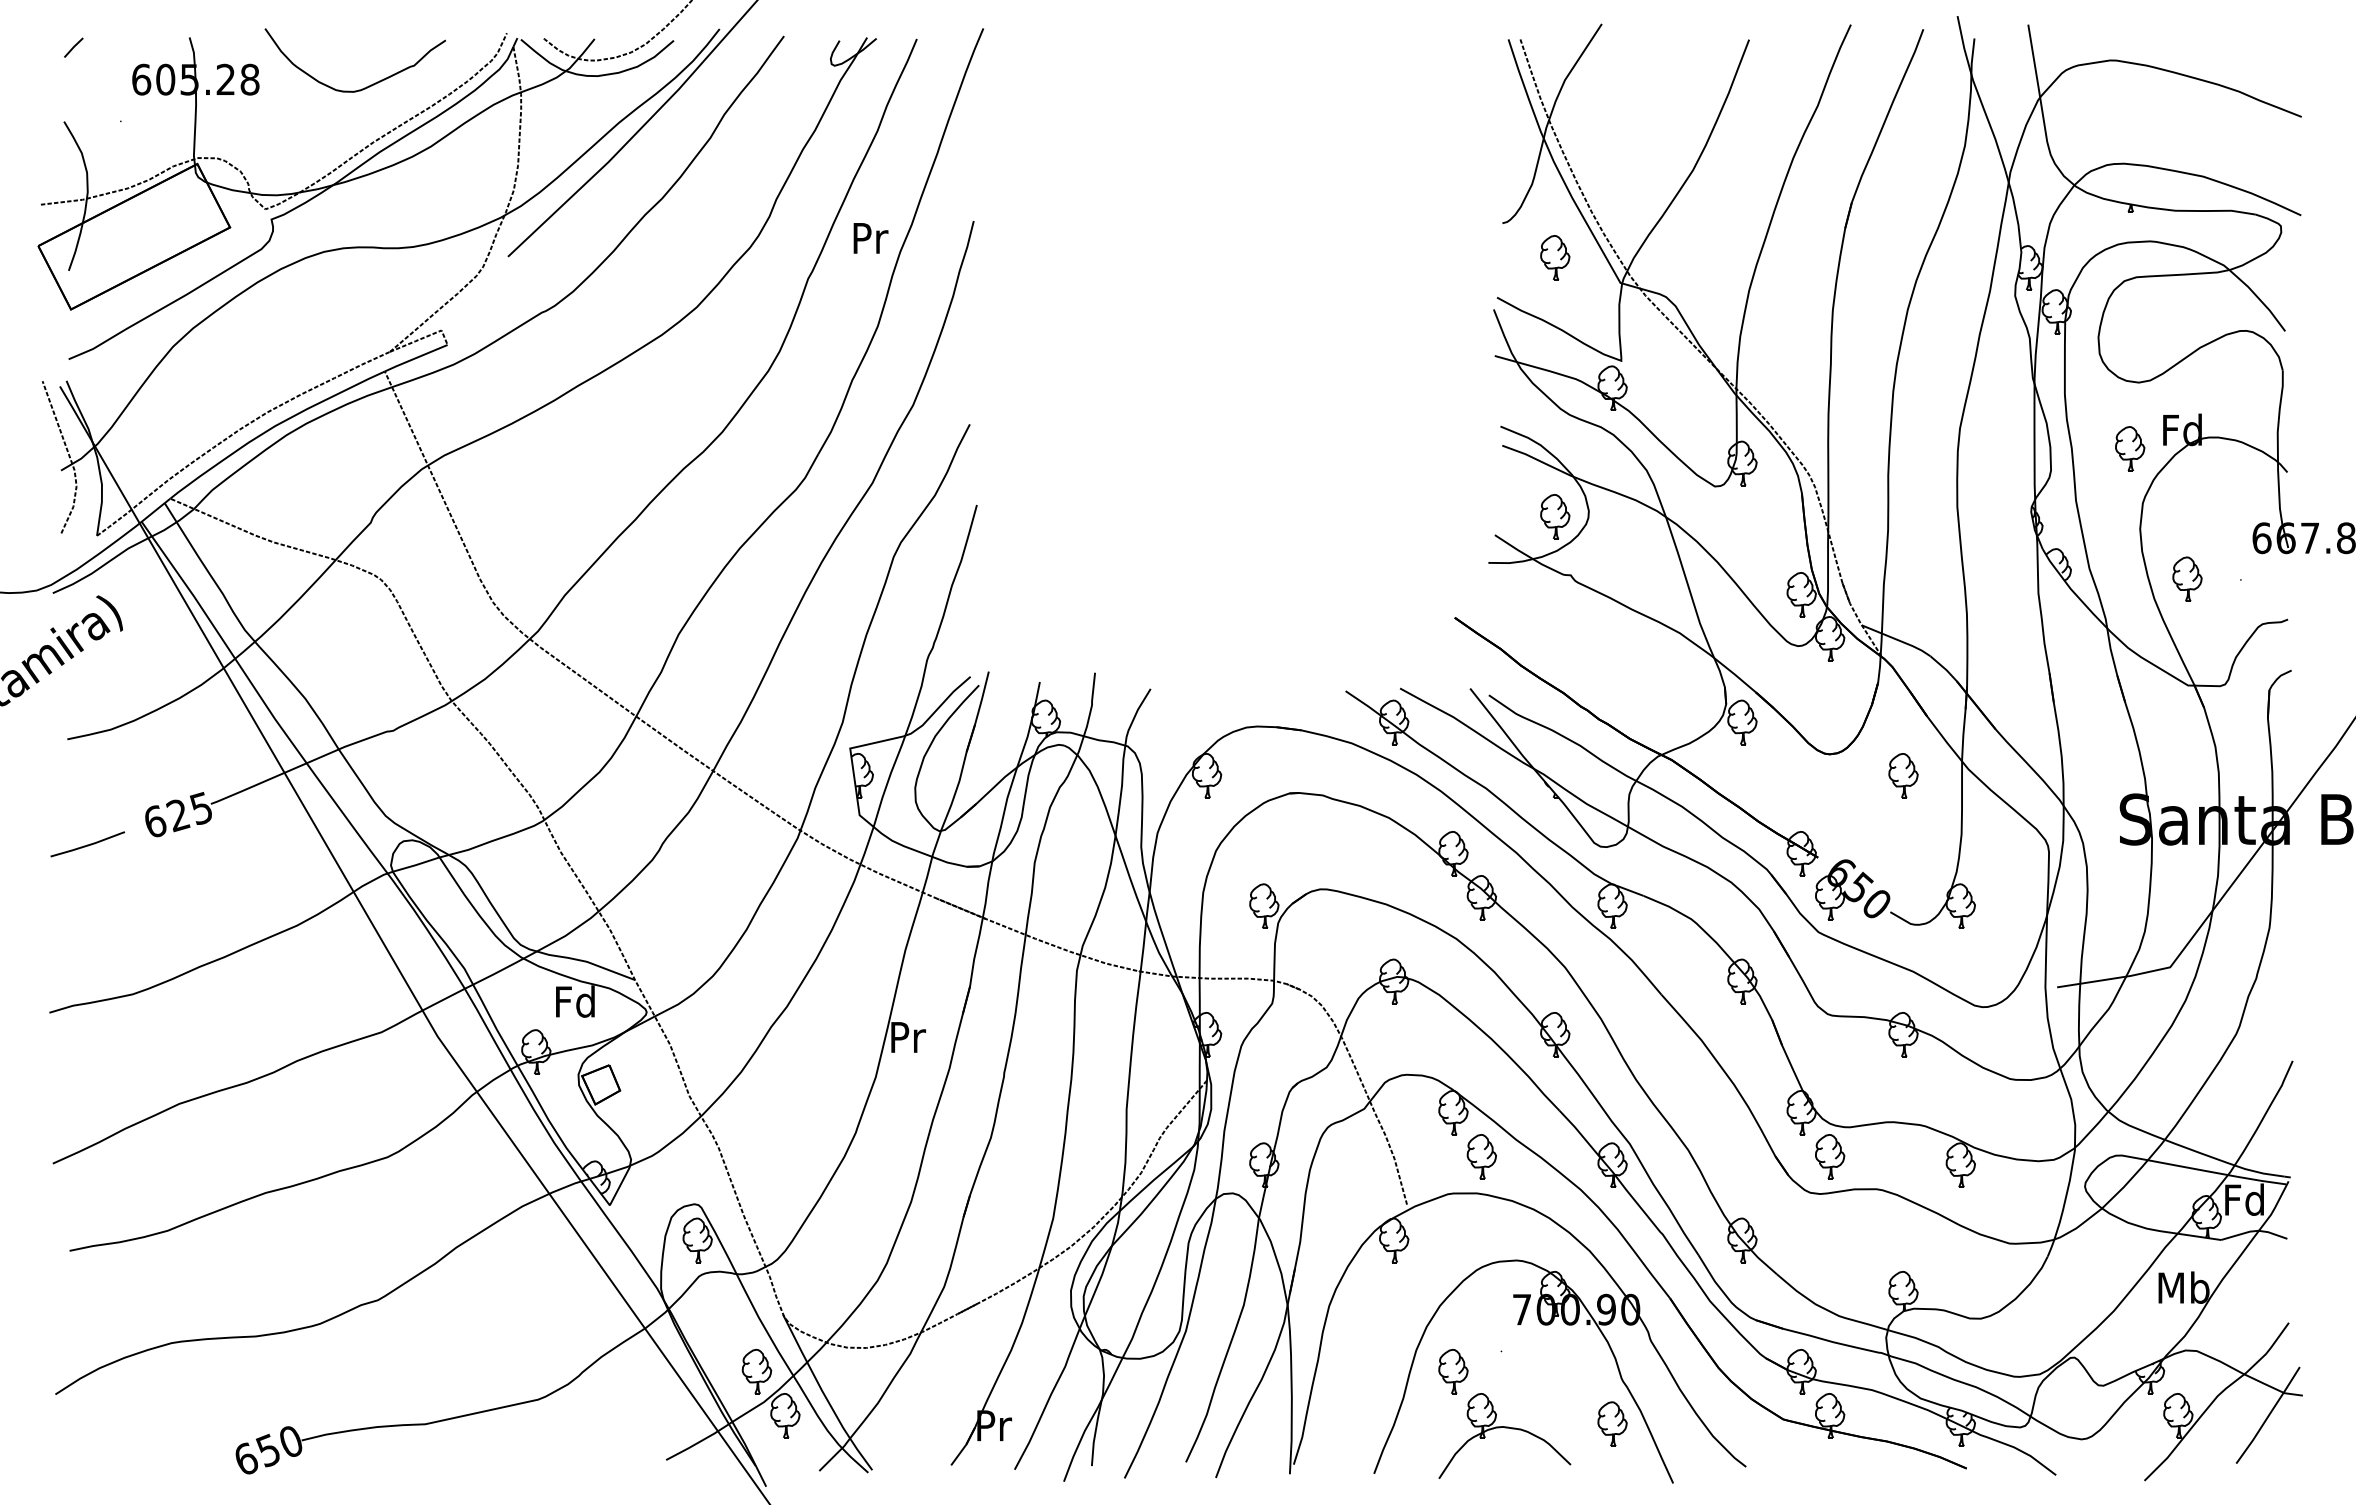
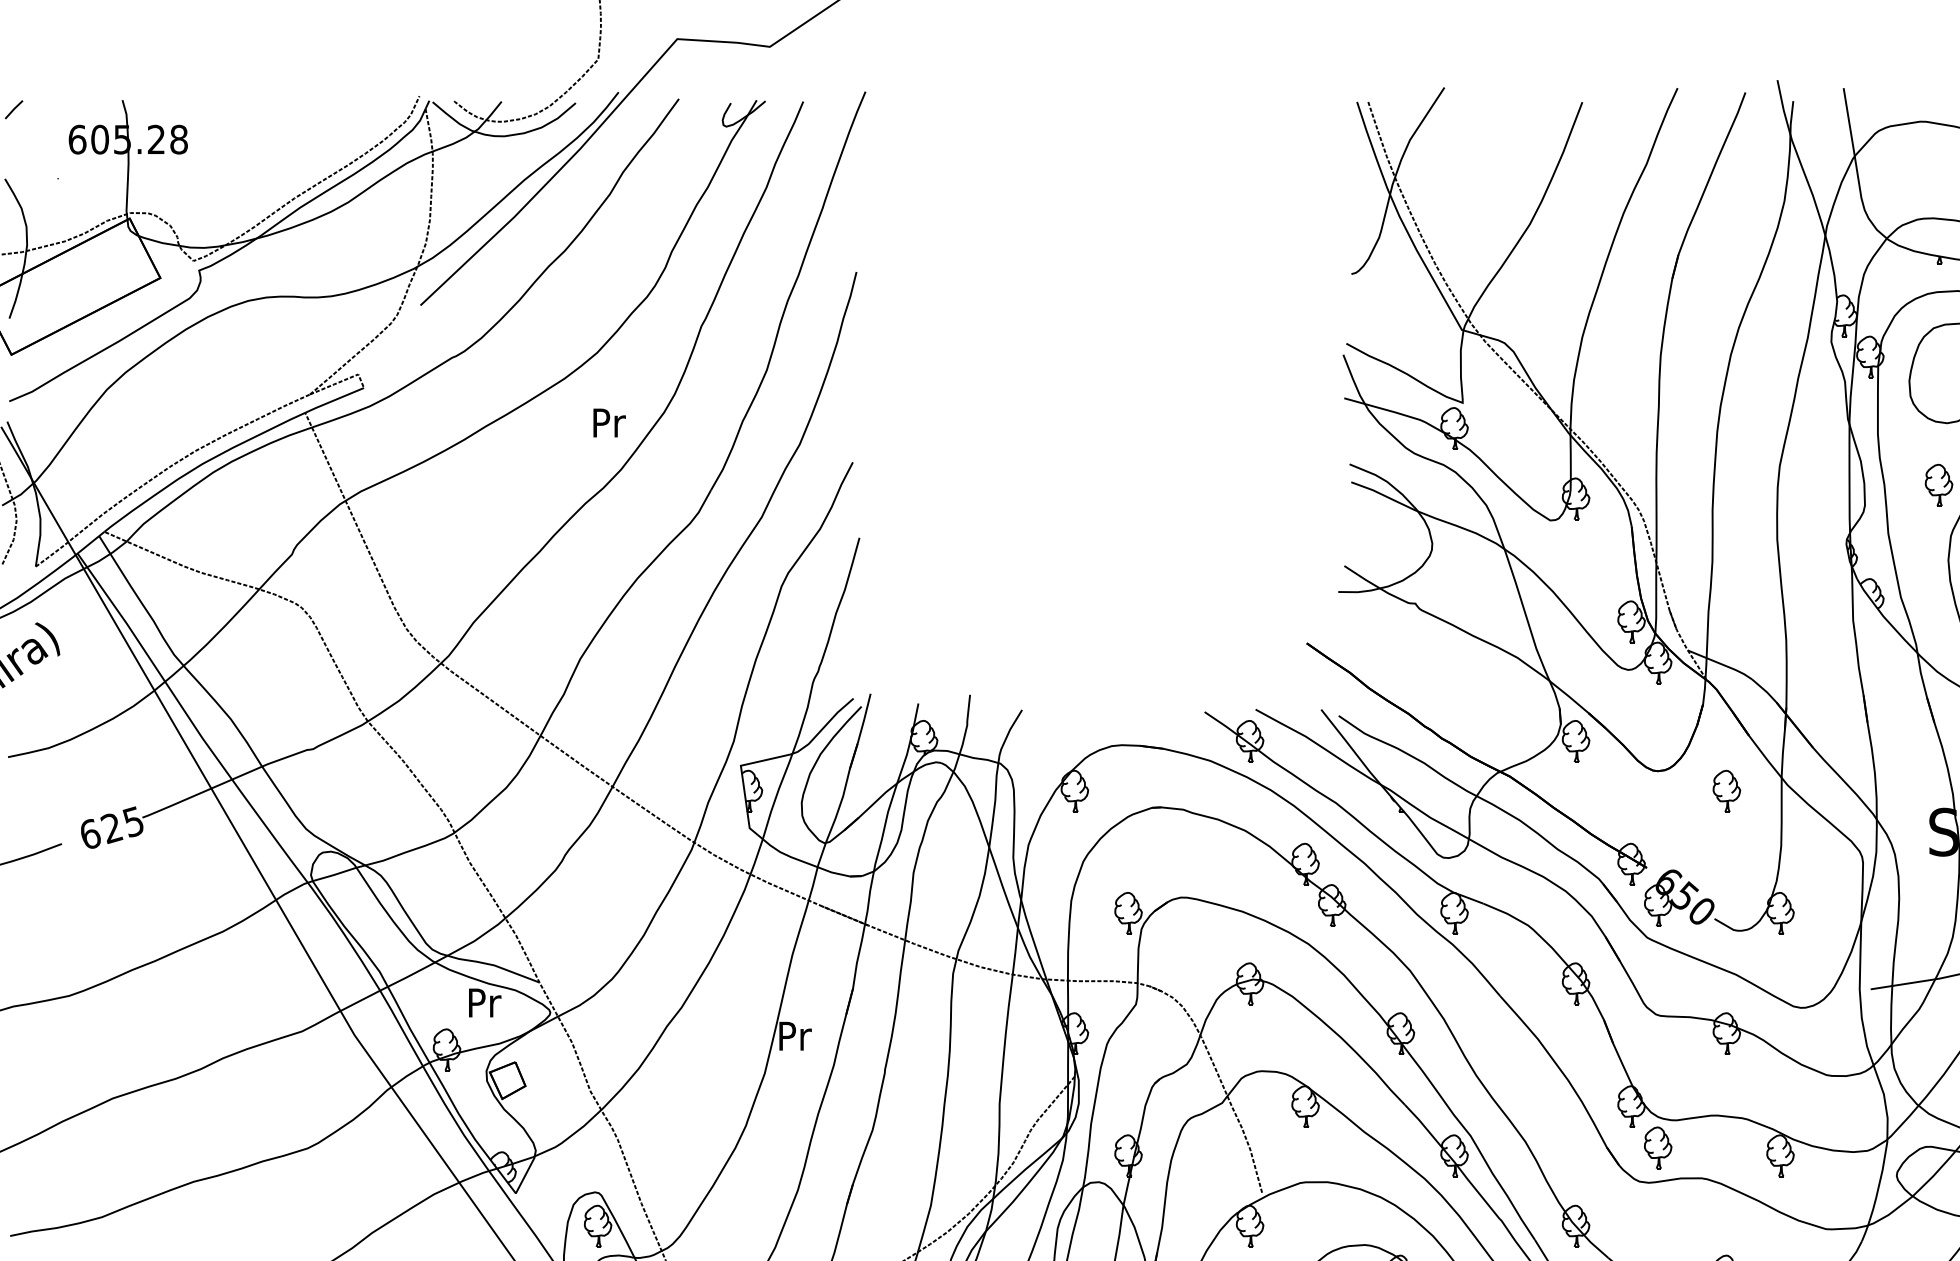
curve: (366, 86) -> (288, 146), removed
text: (870, 238) -> (609, 423), moved
part: (1555, 257) -> (1401, 306), removed
part: (1555, 516) -> (1401, 548), removed
text: (575, 1001) -> (483, 1002), Fd -> Pr
part: (1481, 1156) -> (1331, 1147), removed

